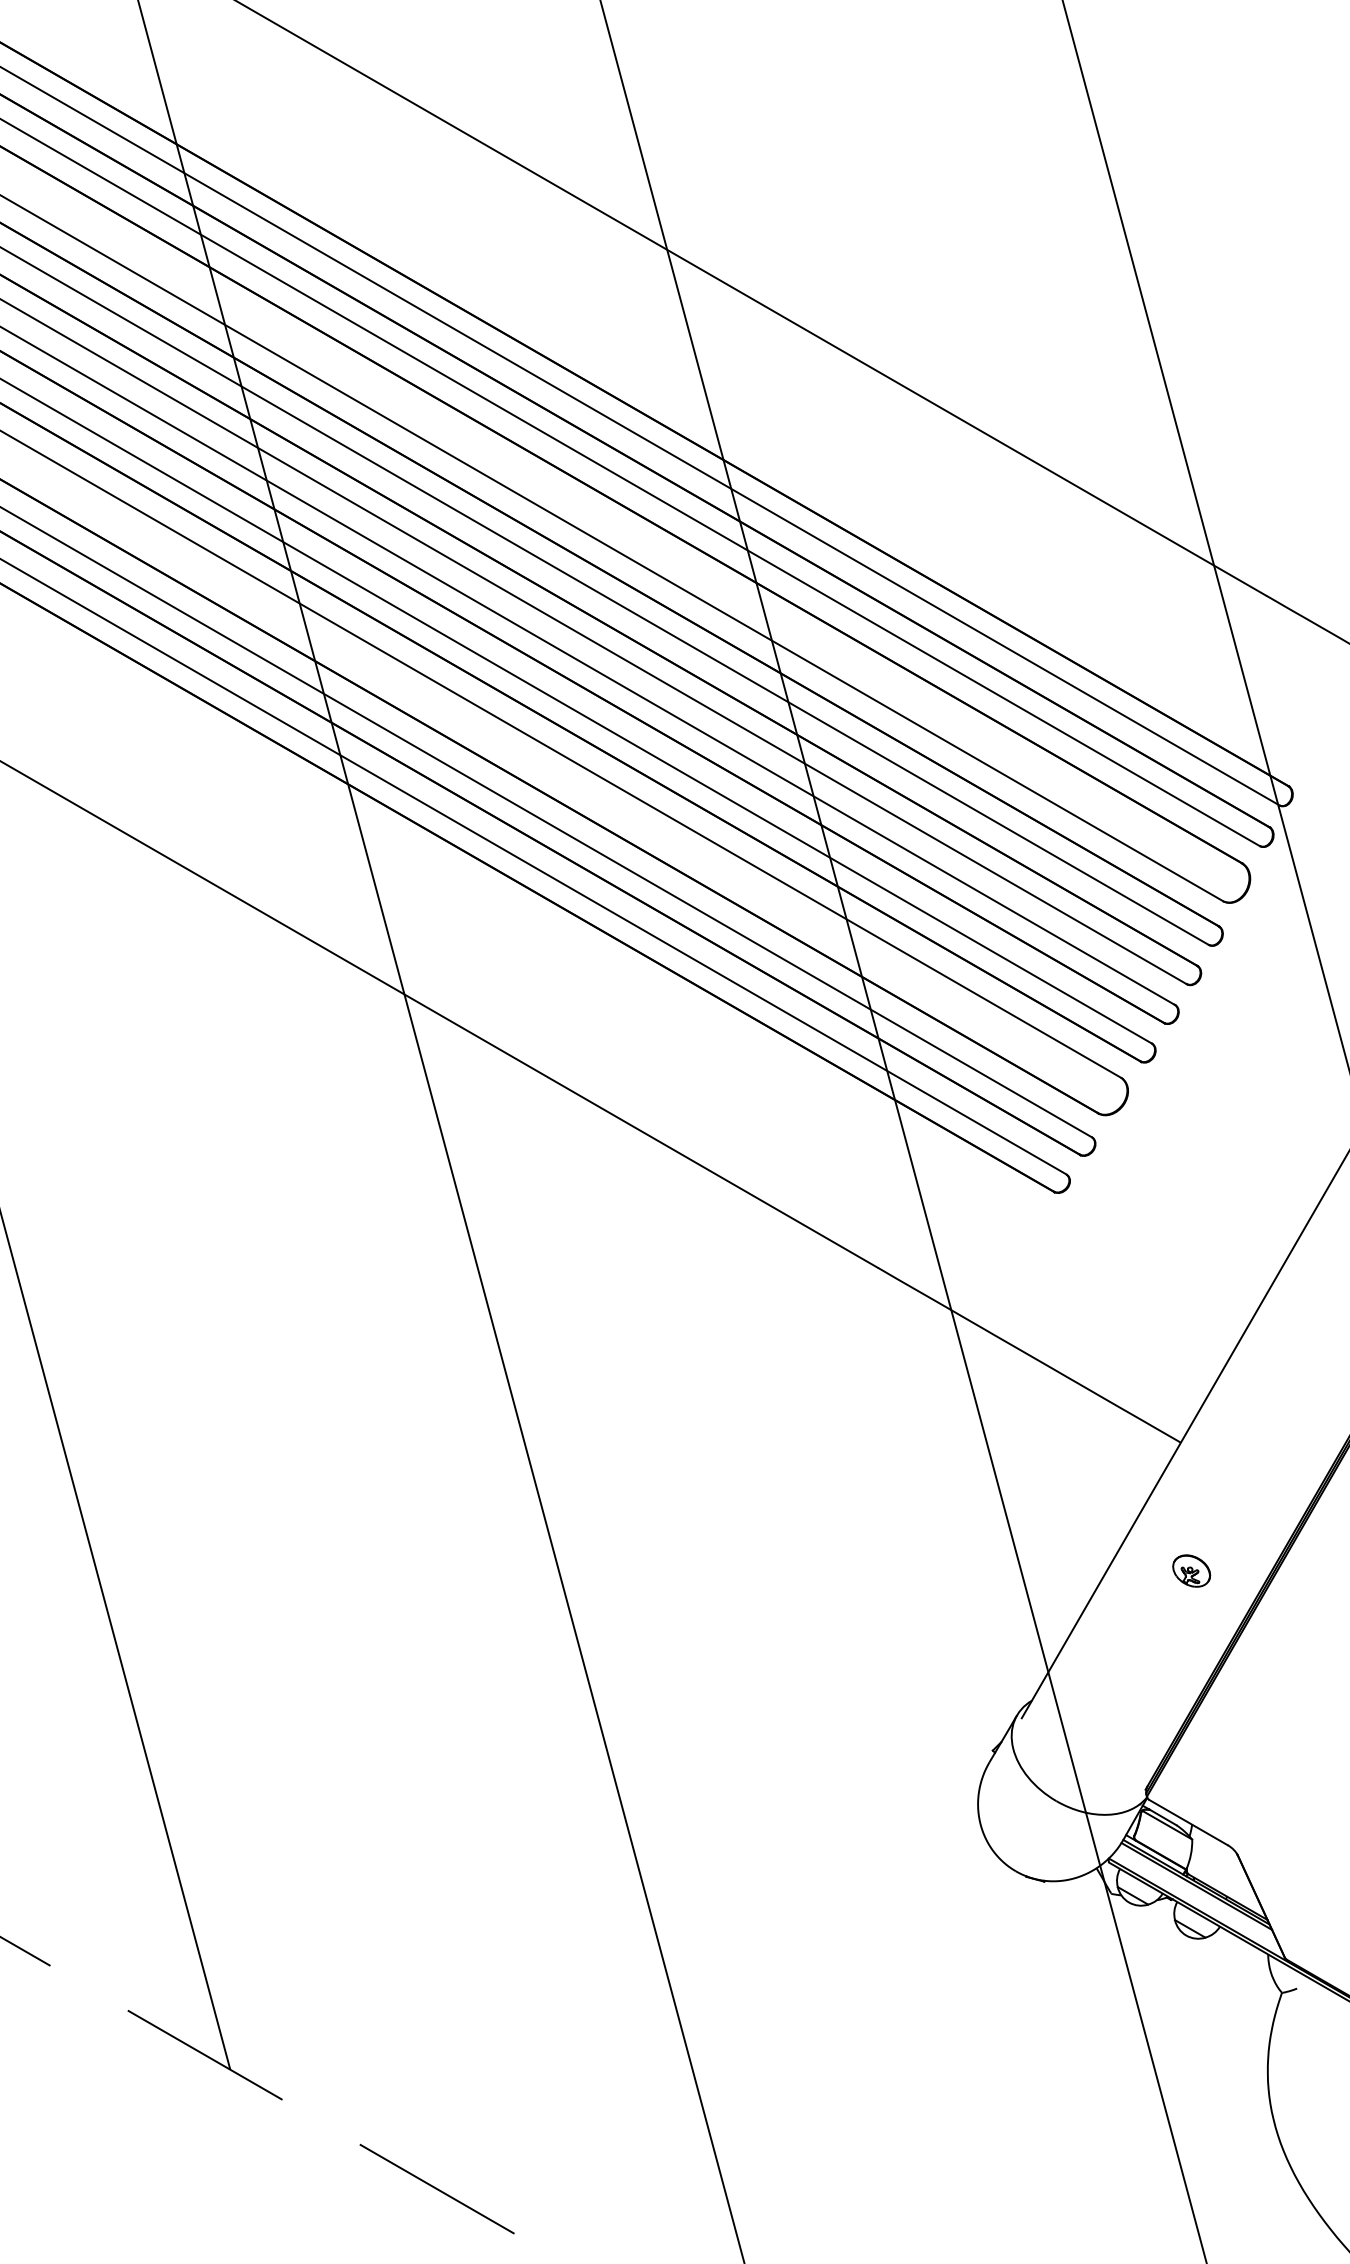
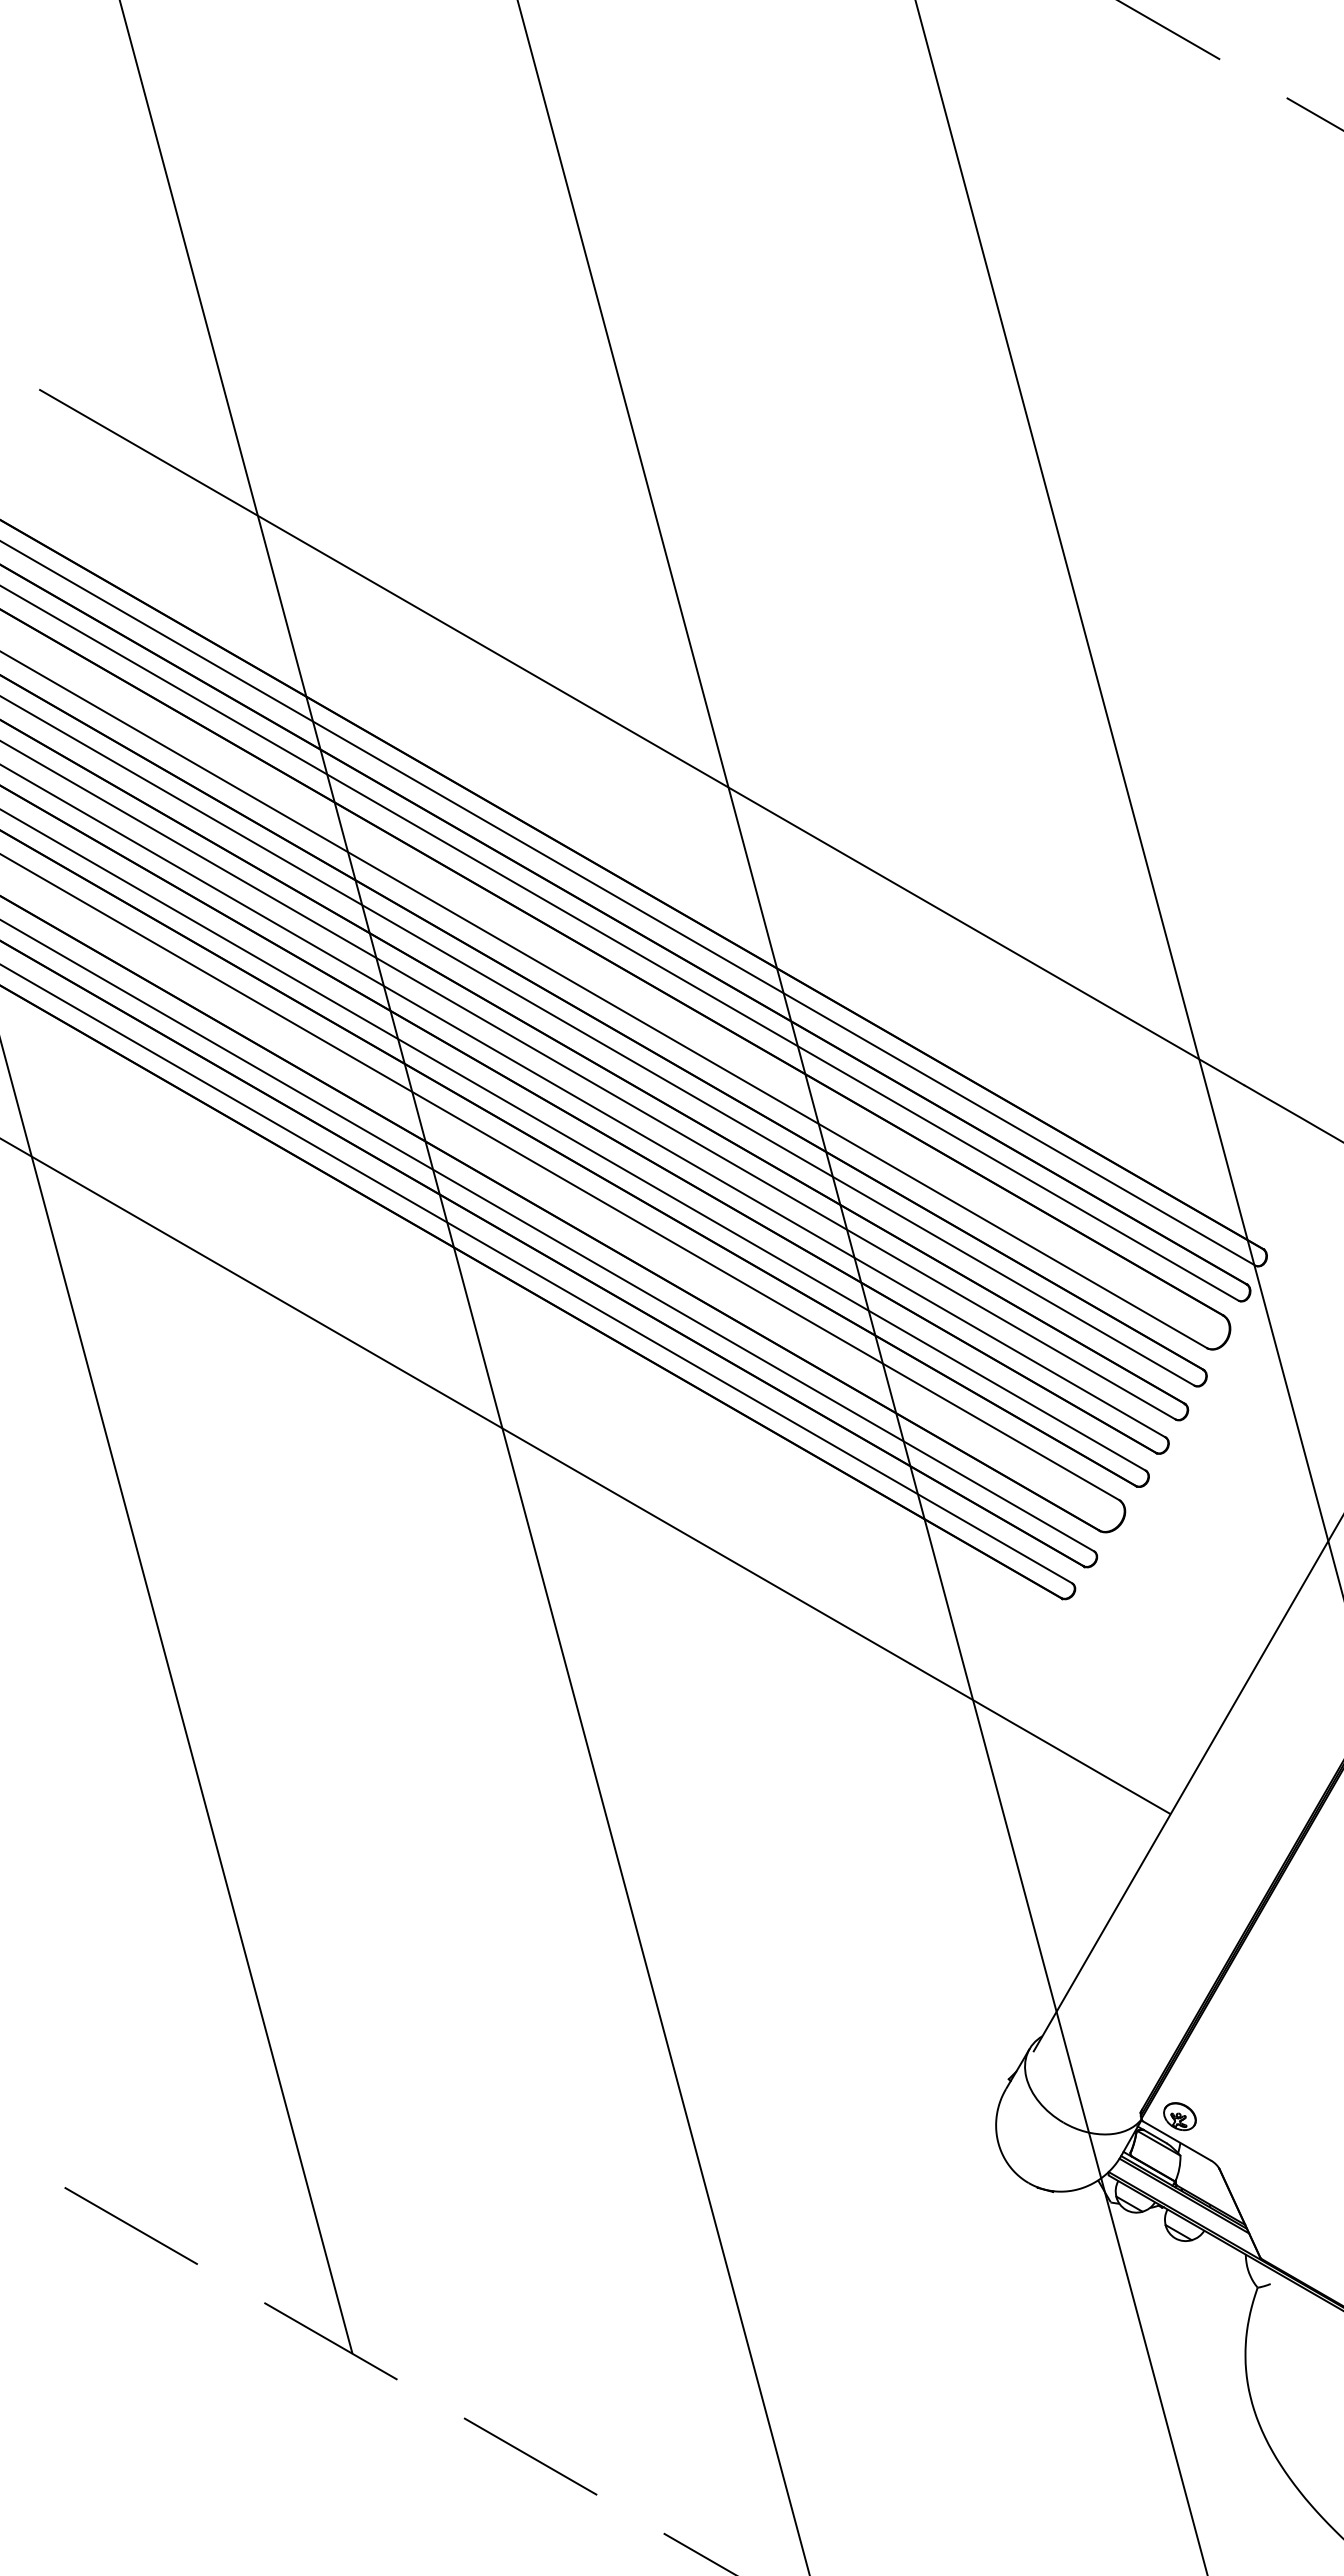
part: (1191, 1570) -> (1179, 2116), moved

